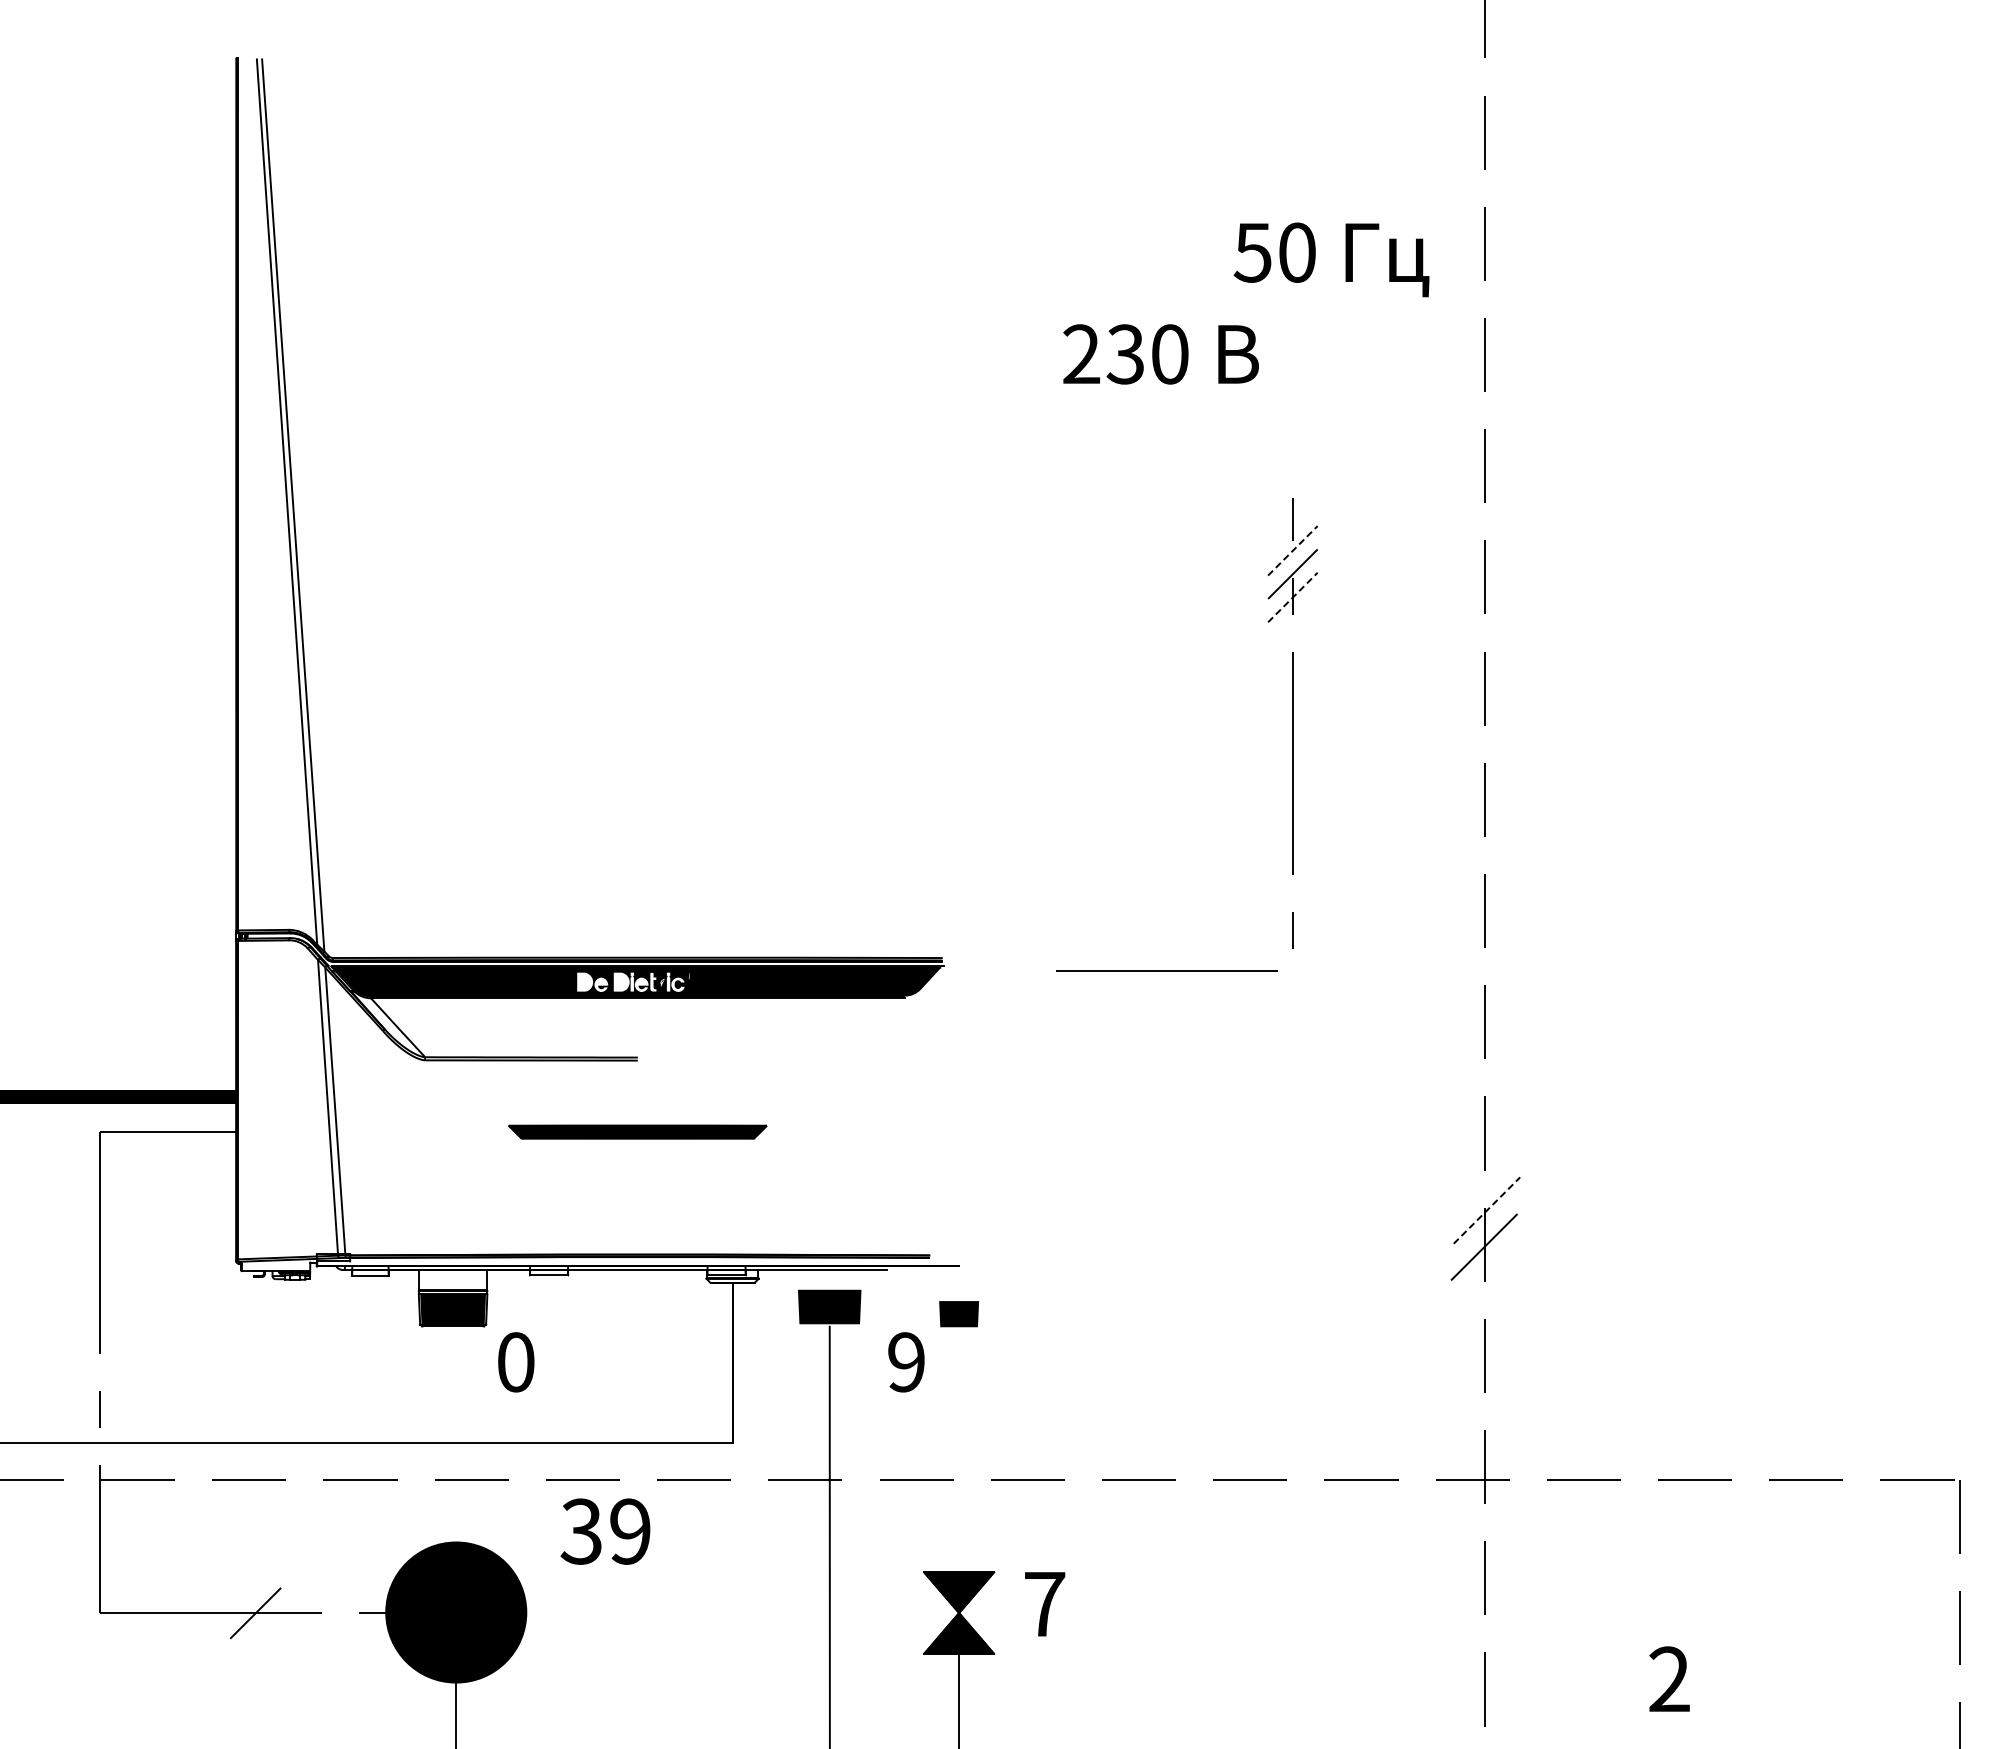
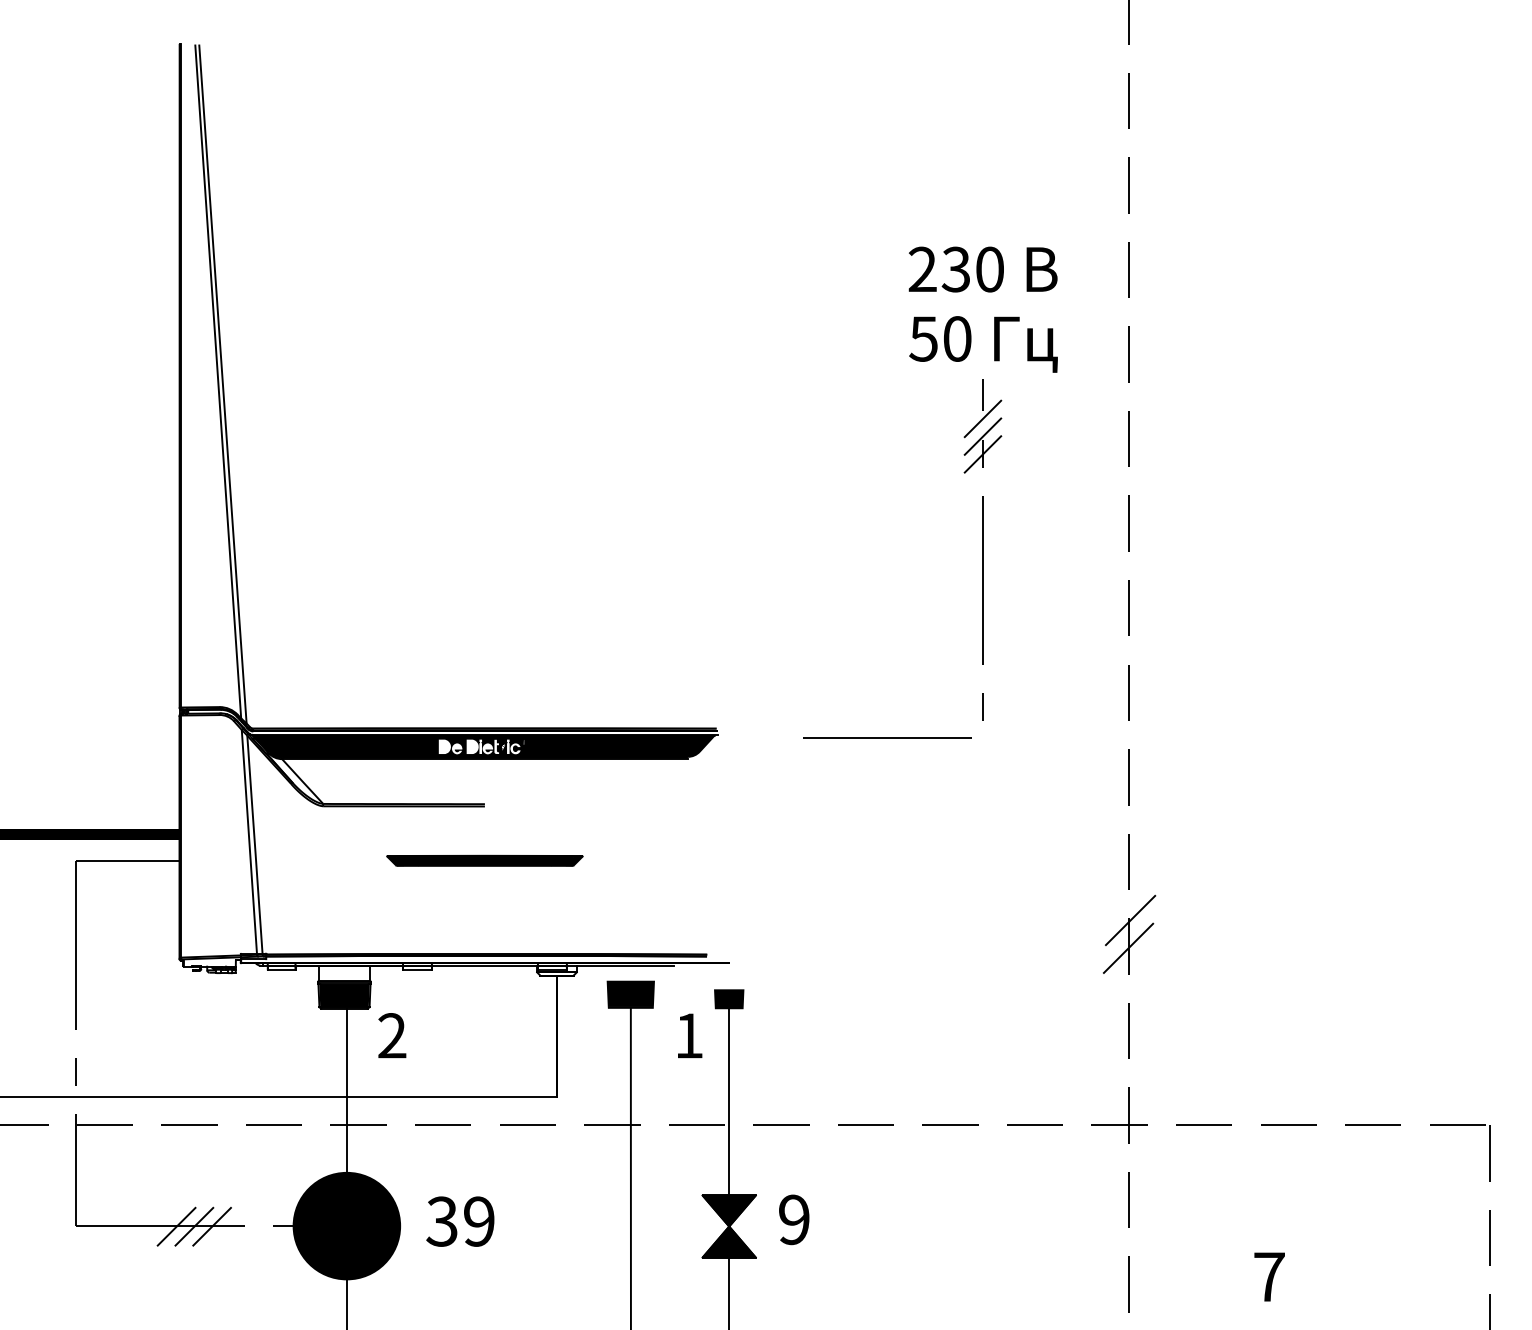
text: (1331, 259) -> (983, 344), moved
text: (1160, 354) -> (982, 269), moved
line: (1293, 550) -> (983, 418), dashed -> solid
line: (1293, 597) -> (983, 454), dashed -> solid
line: (1486, 1210) -> (1130, 920), dashed -> solid
fill: (829, 1325) -> (630, 1007), added
text: (515, 1362) -> (391, 1036), 0 -> 2
text: (906, 1362) -> (689, 1036), 9 -> 1
line: (456, 1434) -> (347, 1090), added
line: (959, 1449) -> (729, 1102), added
text: (605, 1531) -> (460, 1221), moved
text: (1044, 1604) -> (794, 1220), 7 -> 9
line: (232, 1613) -> (176, 1226), added
line: (278, 1613) -> (211, 1226), added
text: (1669, 1678) -> (1269, 1276), 2 -> 7

